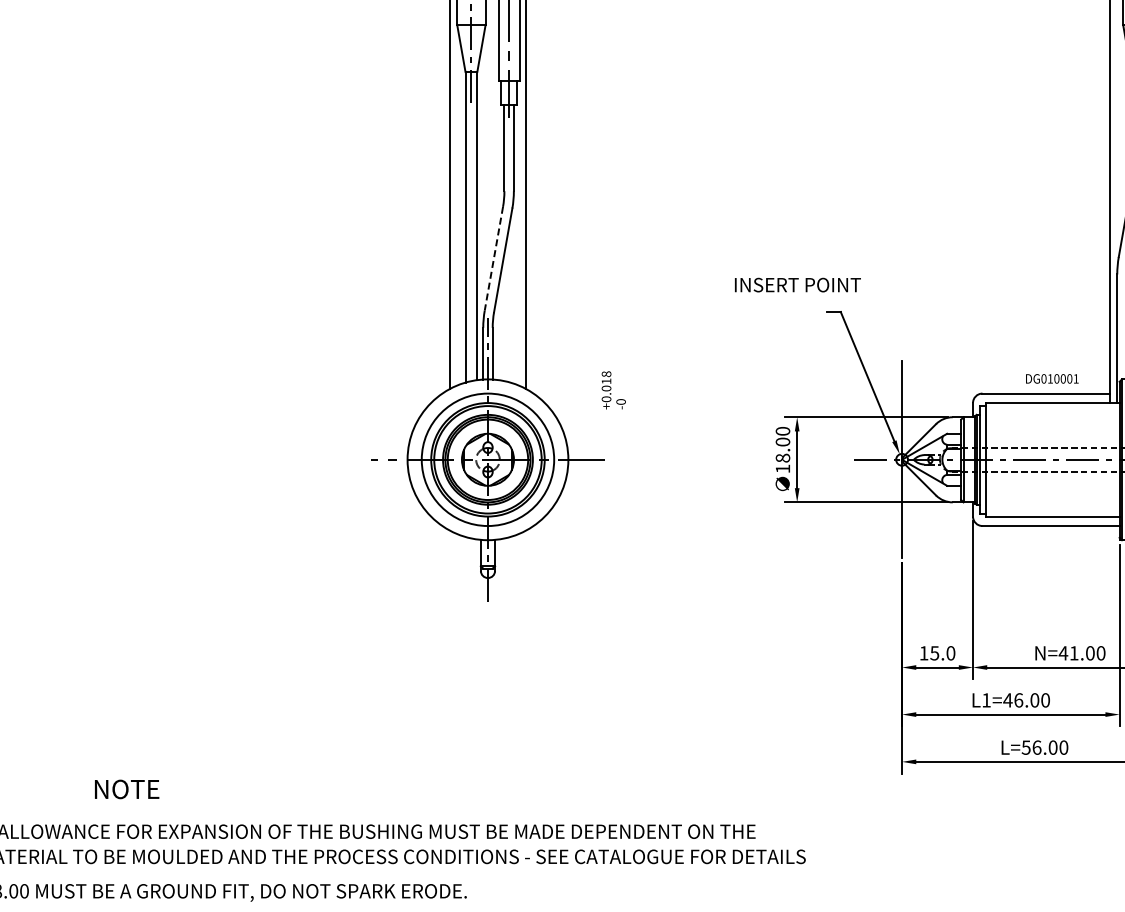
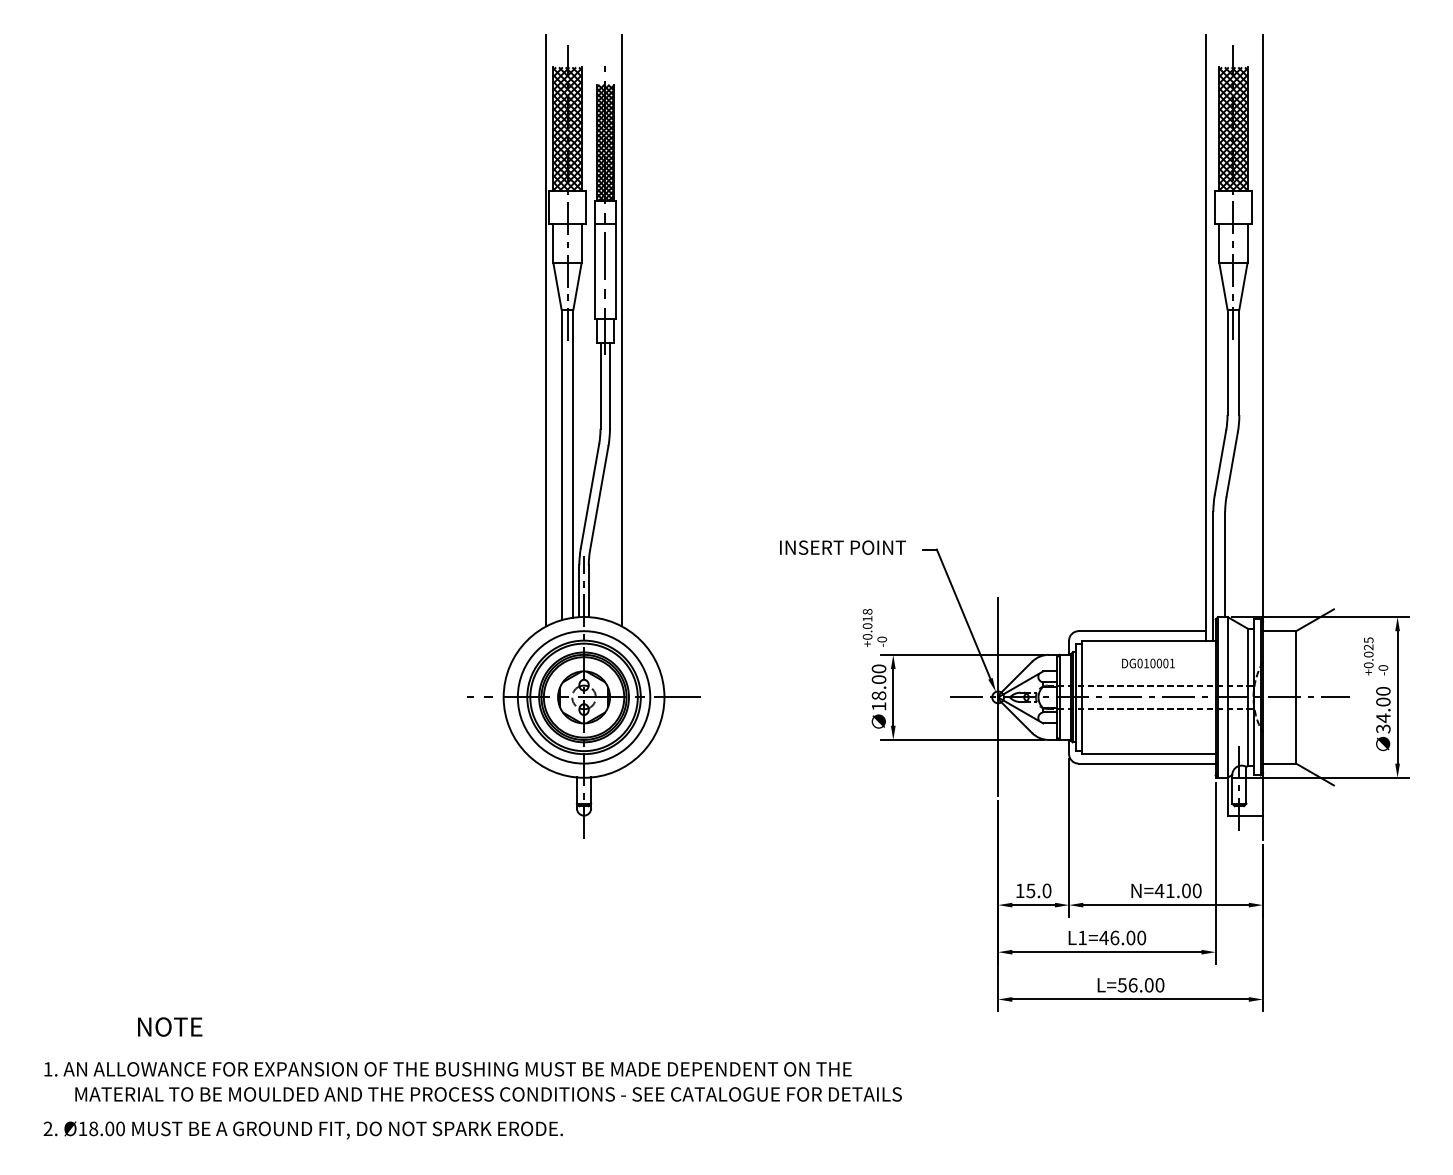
line: (493, 258) -> (589, 496), dashed -> solid
text: (798, 284) -> (843, 547), moved
text: (1052, 378) -> (1148, 663), moved
text: (613, 389) -> (874, 627), moved
text: (127, 788) -> (170, 1026), moved

